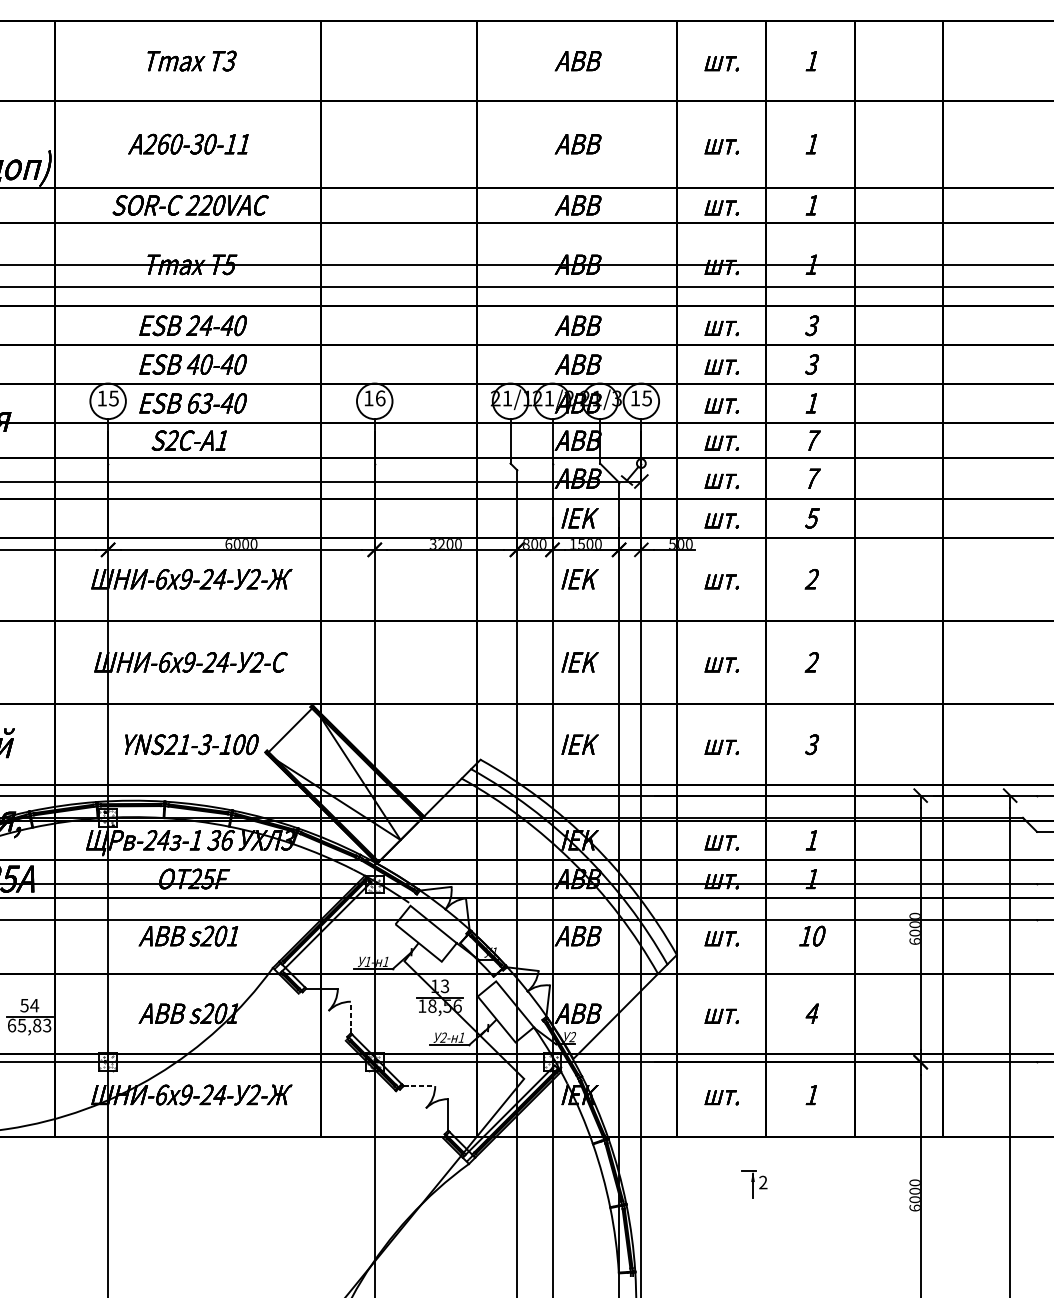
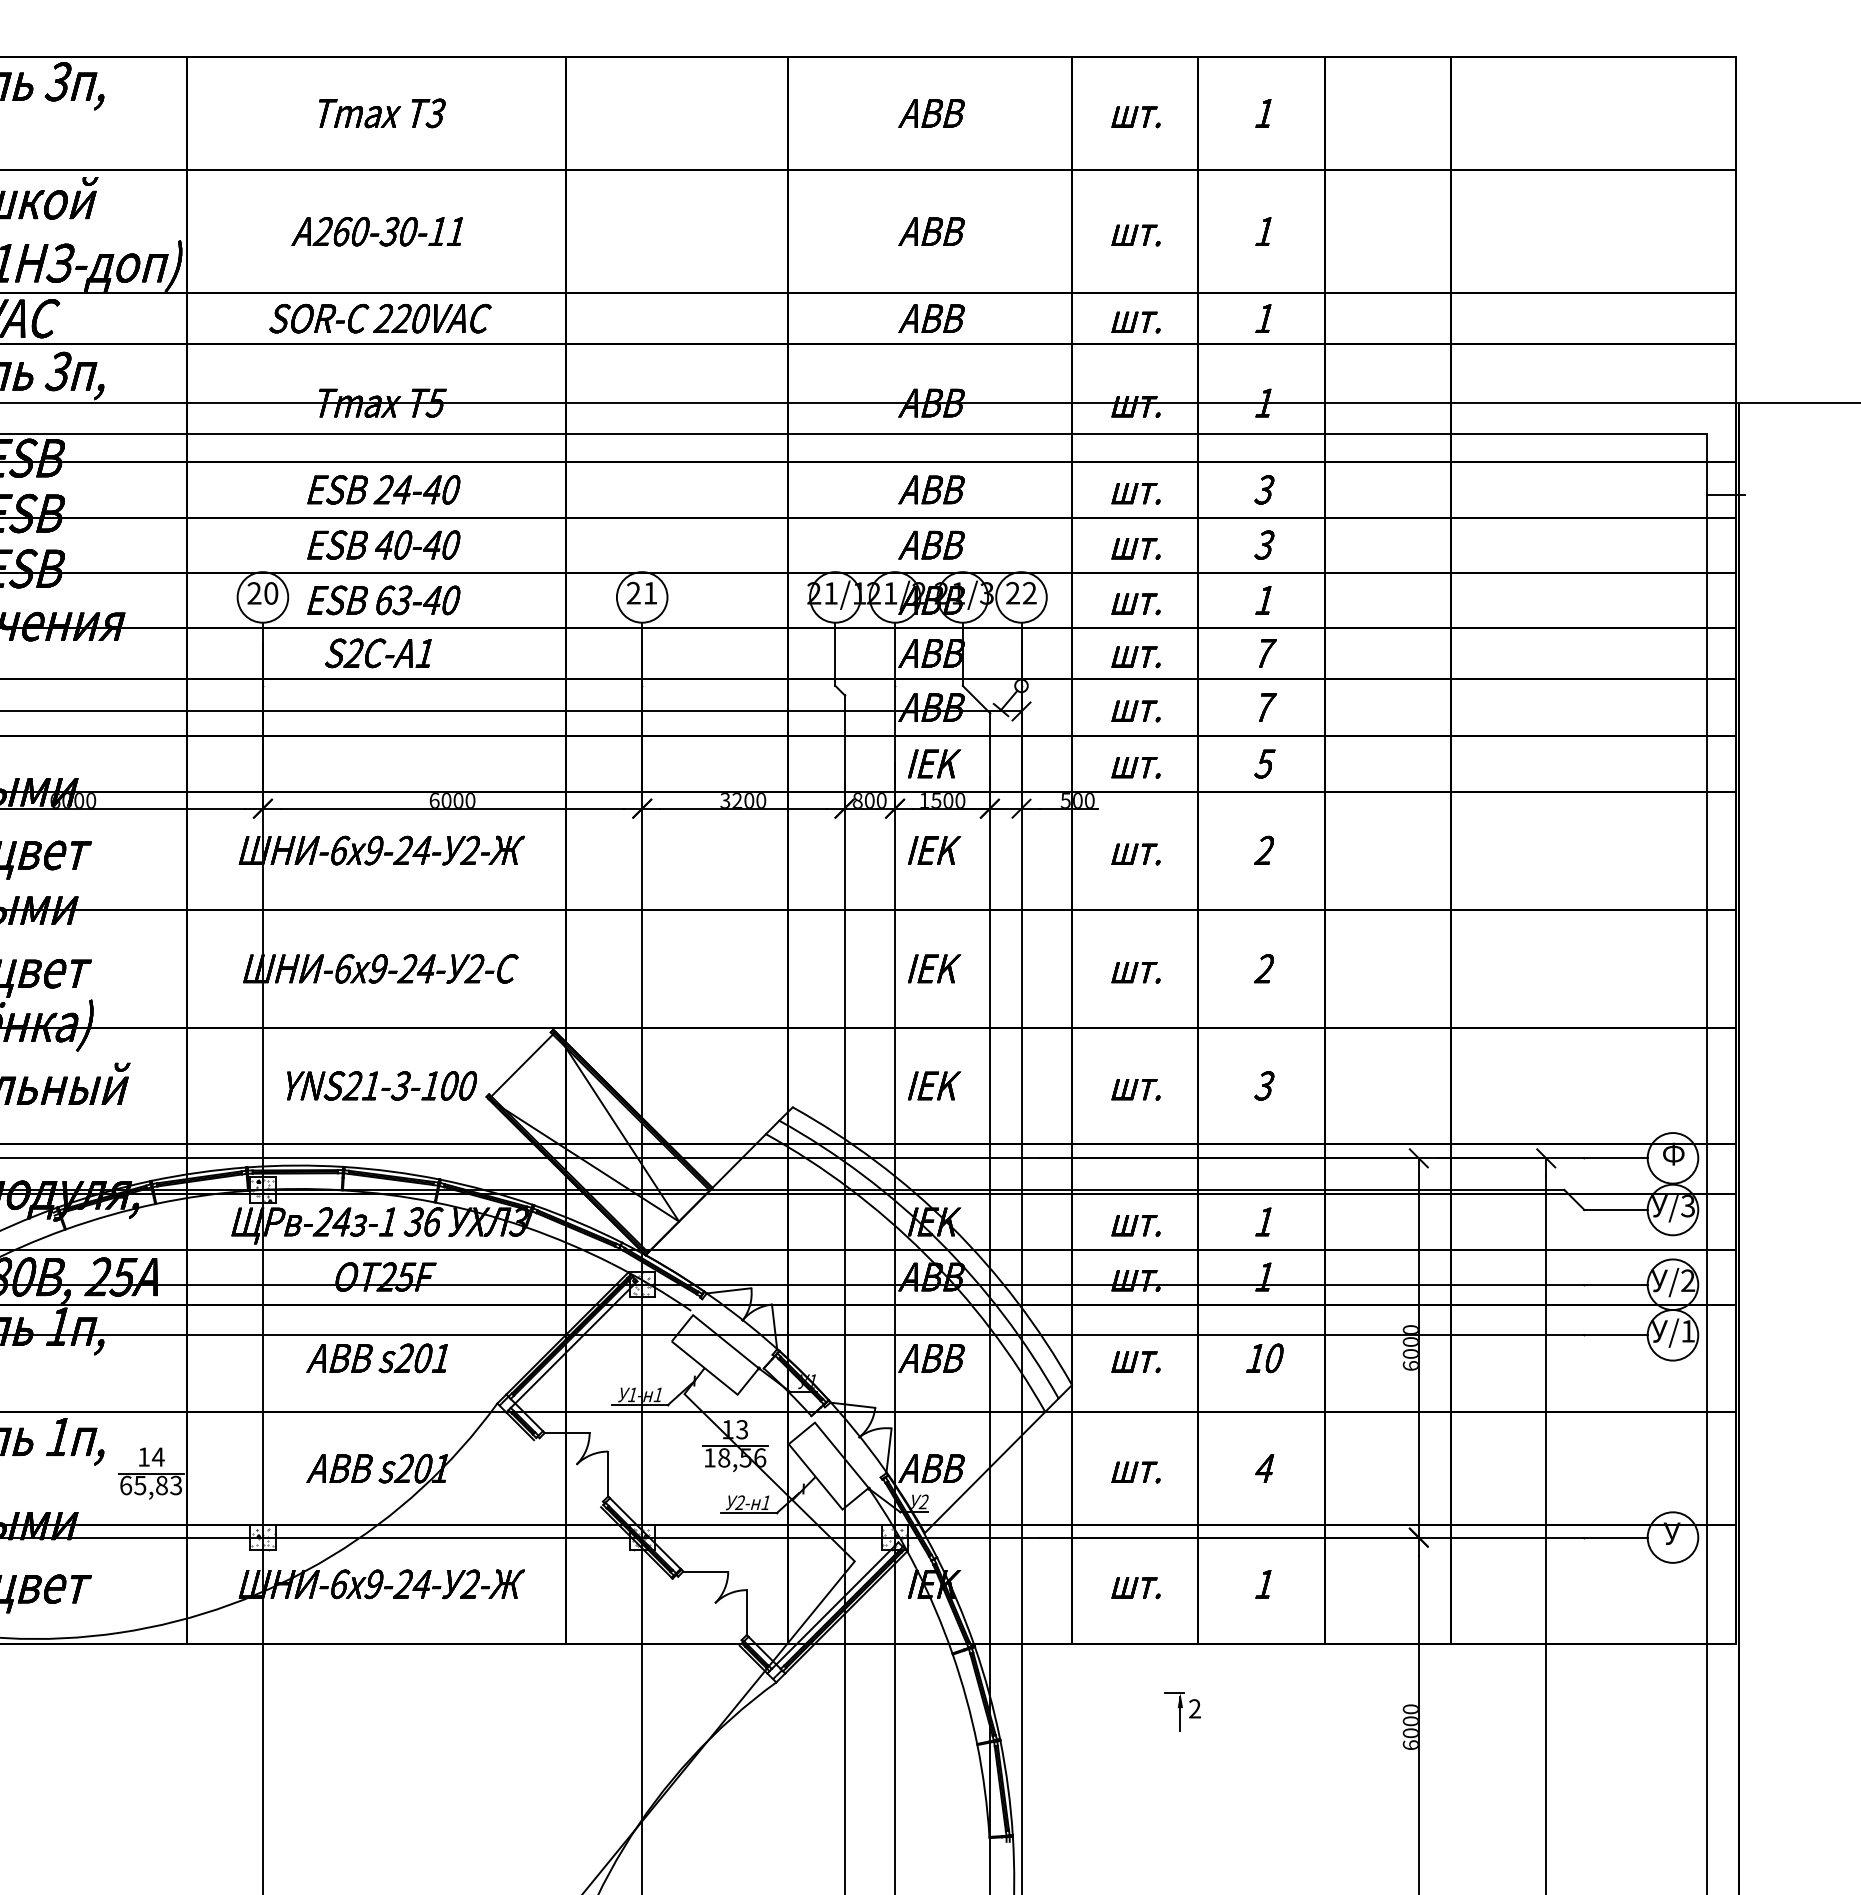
text: (374, 397) -> (641, 592), 16 -> 21
text: (641, 397) -> (1021, 592), 15 -> 22
text: (107, 398) -> (262, 593), 15 -> 20
text: (24, 1005) -> (143, 1456), 54 -> 14
line: (351, 1017) -> (608, 1473), dashed -> solid
line: (419, 1086) -> (706, 1571), dashed -> solid

